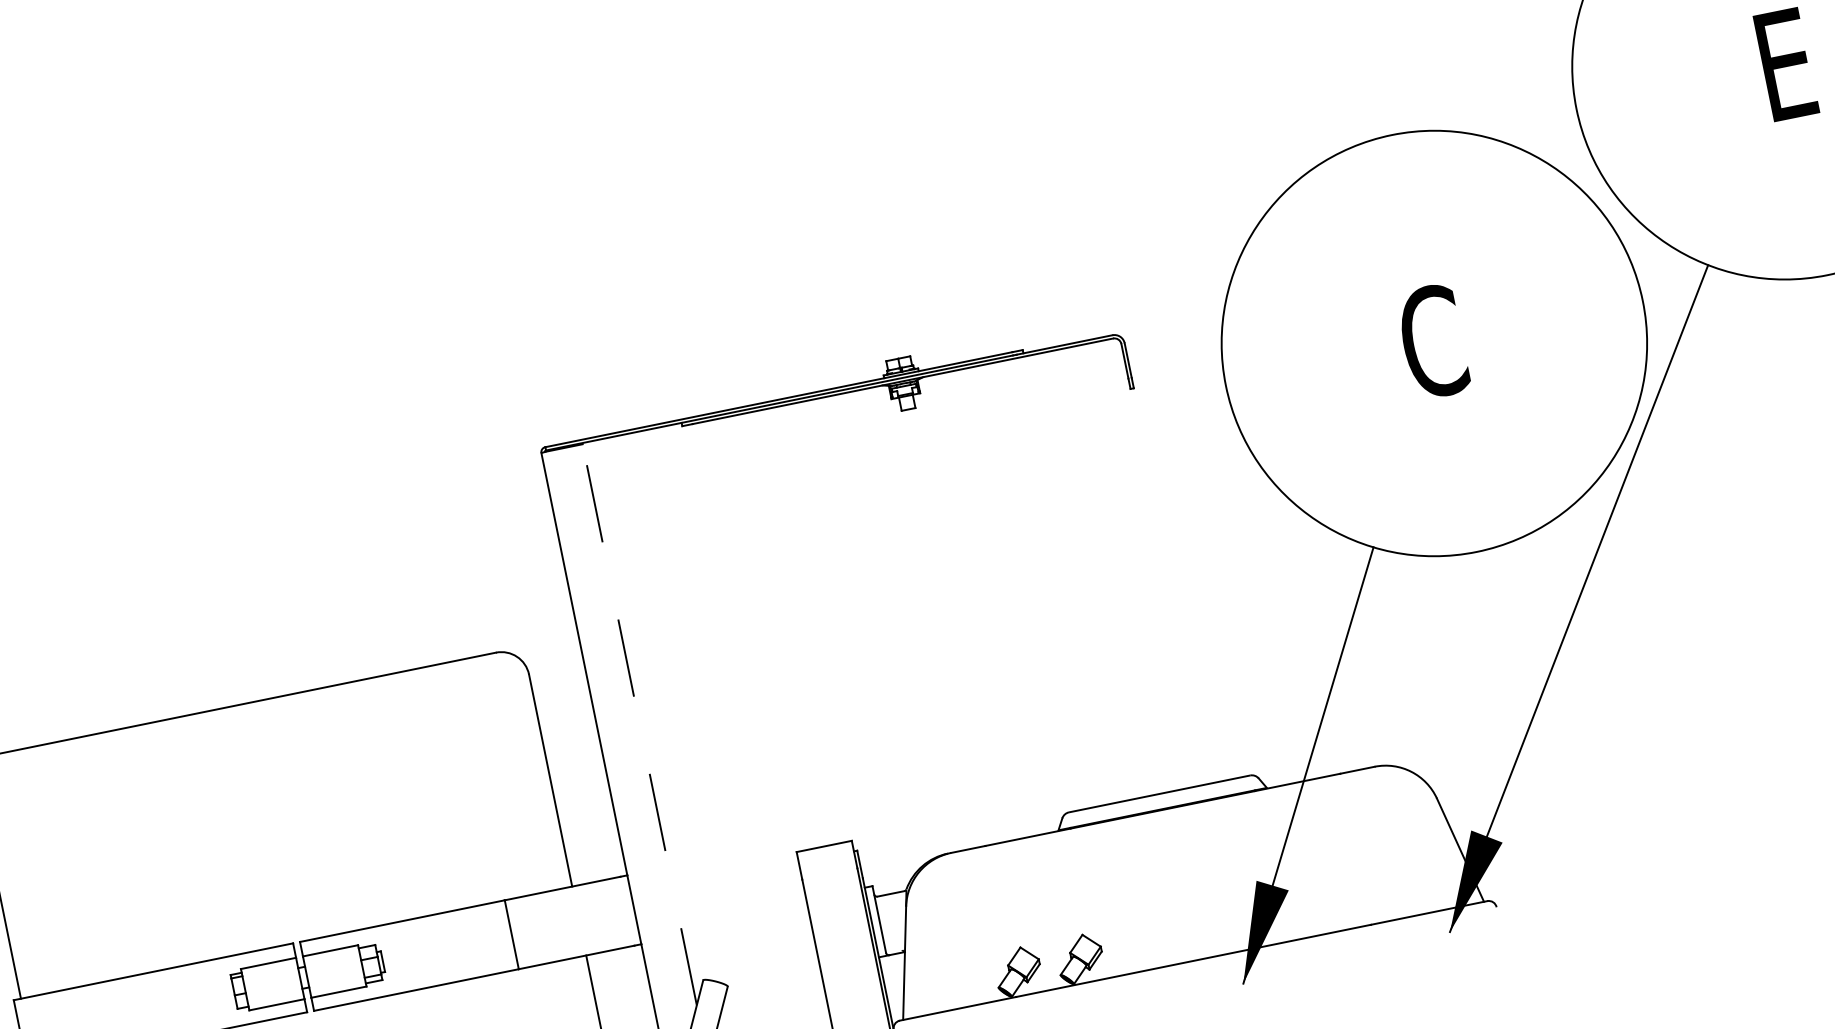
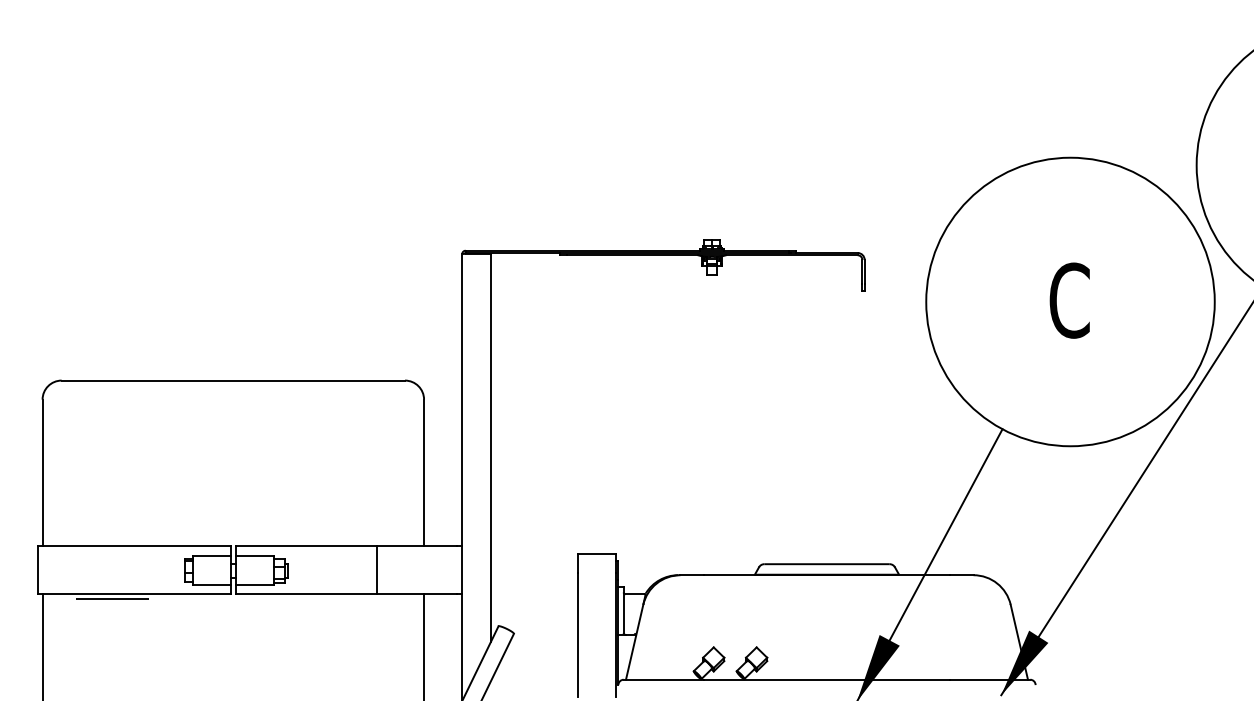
line: (639, 724) -> (490, 447), dashed -> solid

